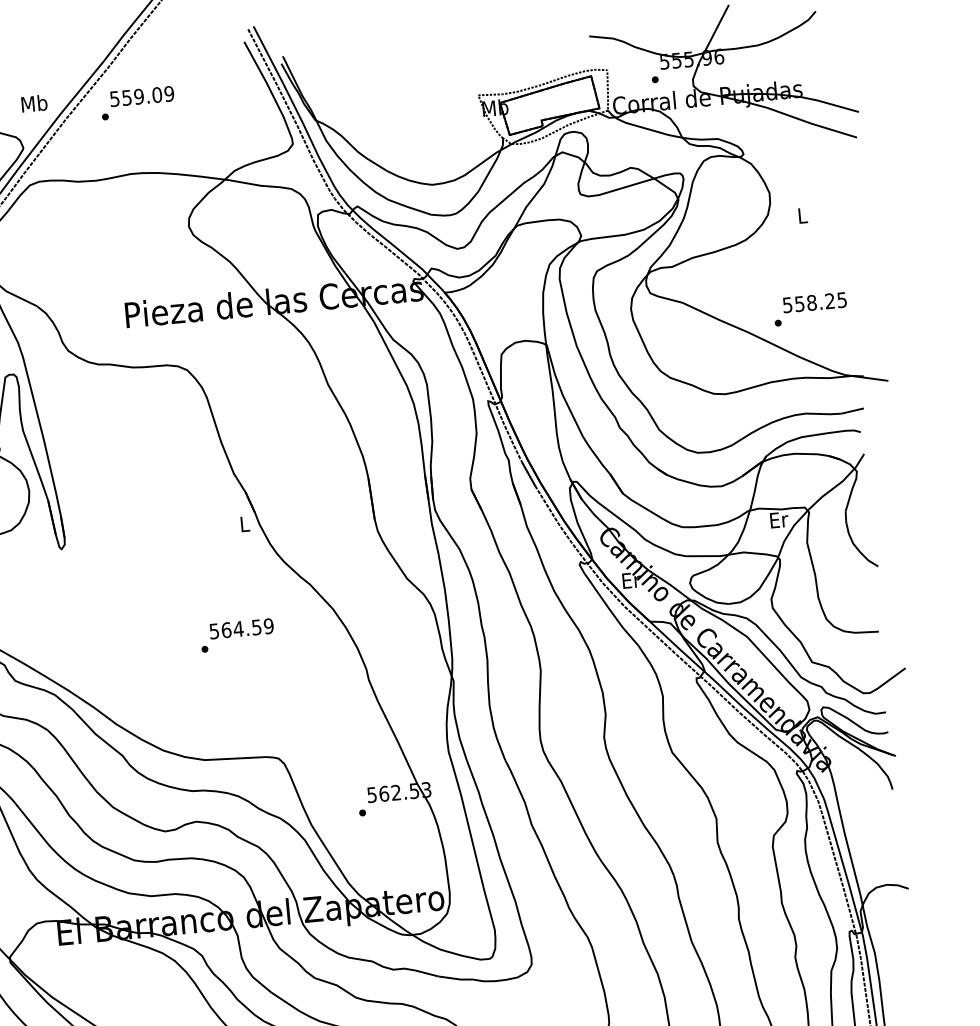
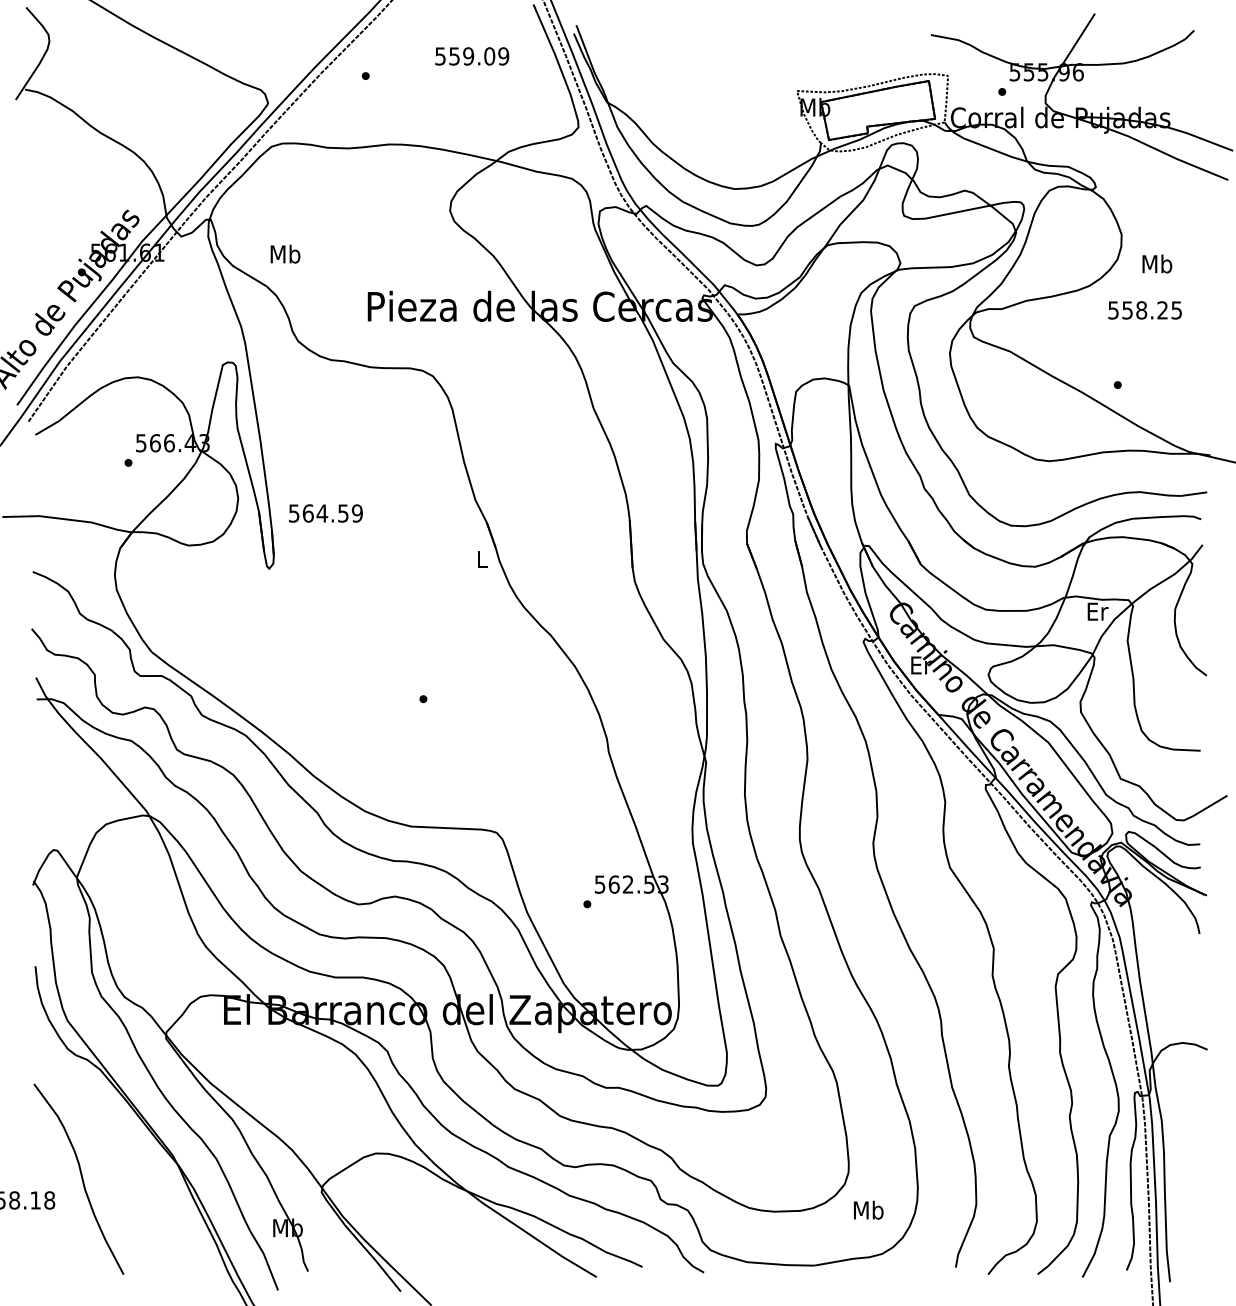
text: (142, 96) -> (472, 56), moved
text: (34, 103) -> (285, 253), moved
text: (802, 215) -> (1157, 263), L -> Mb
text: (814, 302) -> (1144, 310), moved
text: (241, 628) -> (325, 513), moved

